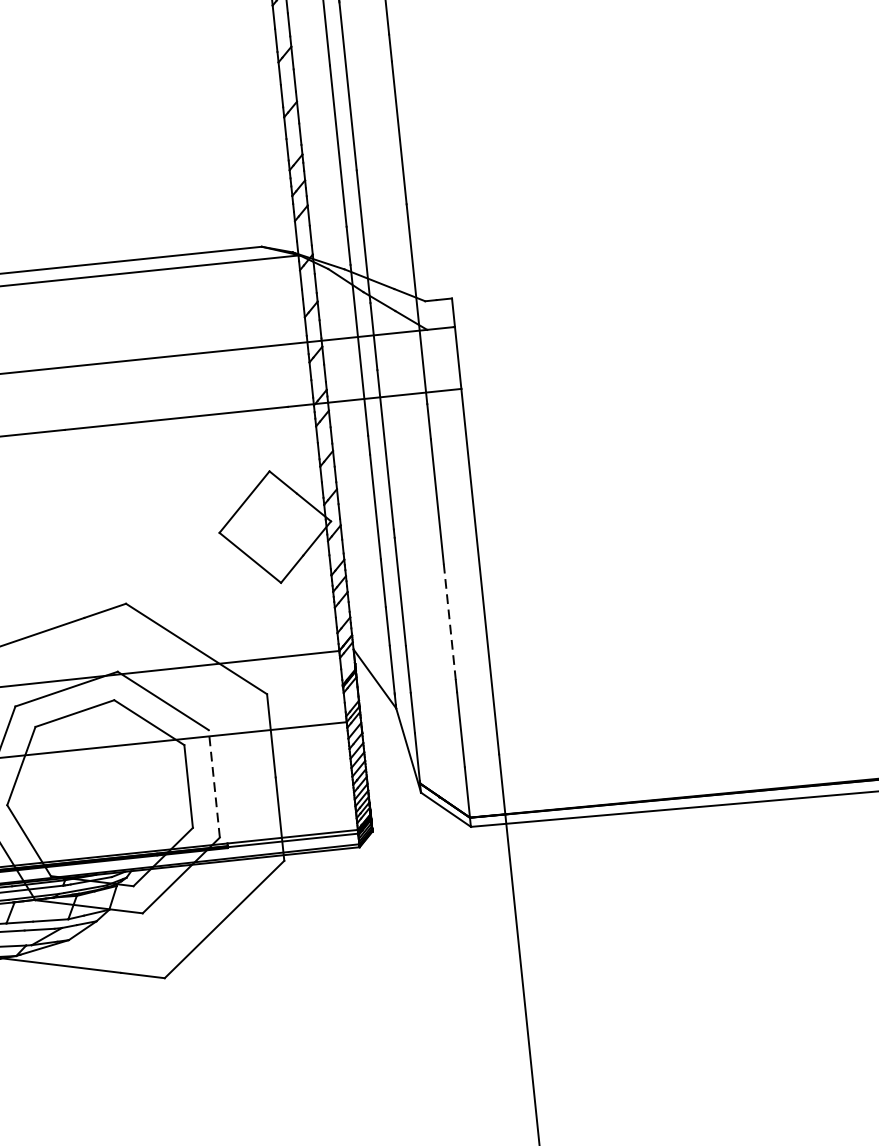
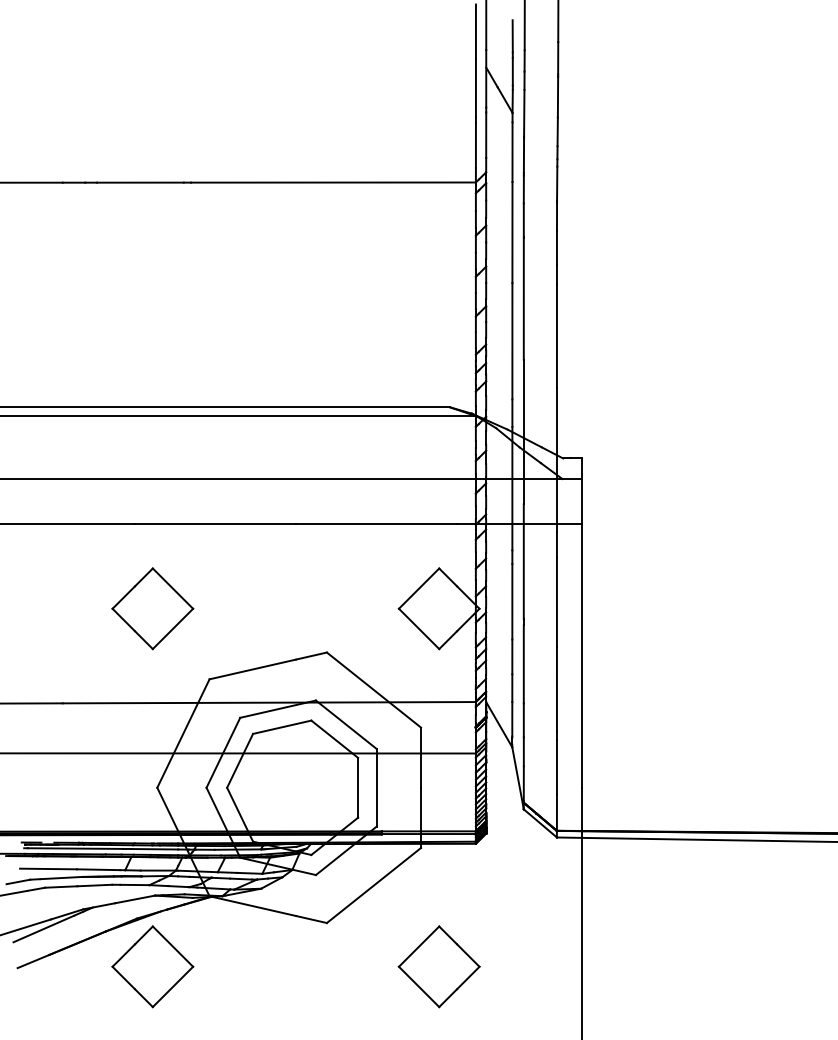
line: (449, 620) -> (556, 688), dashed -> solid
line: (214, 783) -> (376, 787), dashed -> solid
part: (325, 1022) -> (438, 966), added

